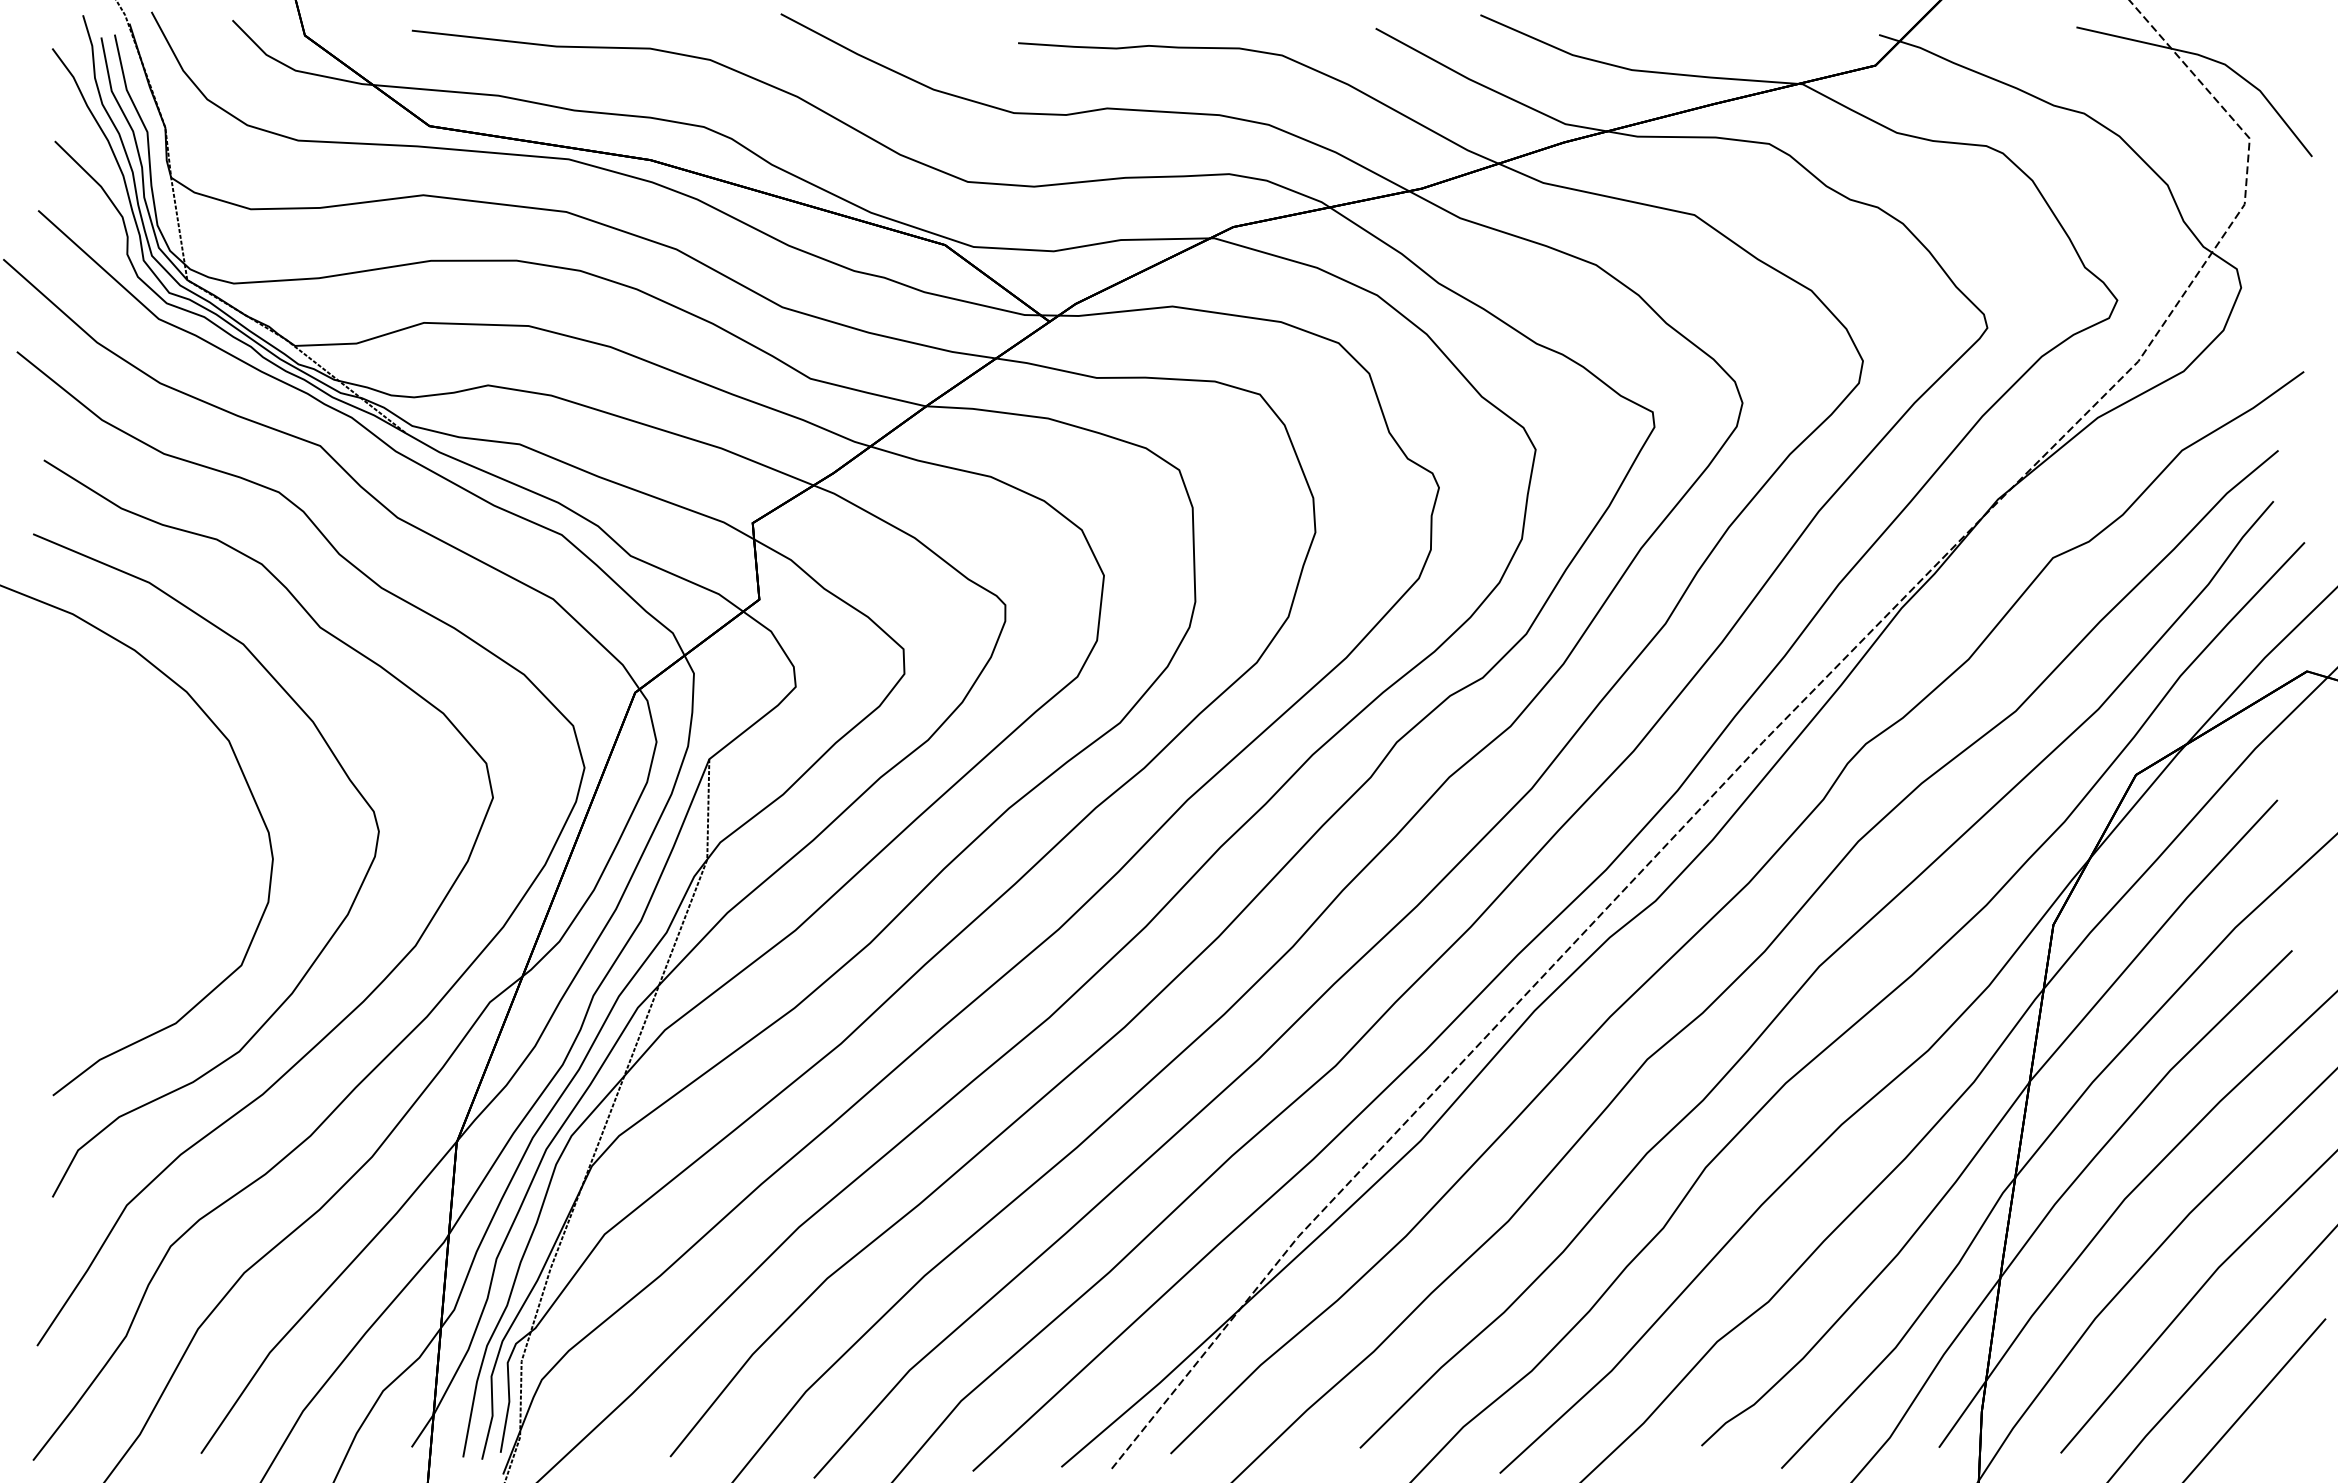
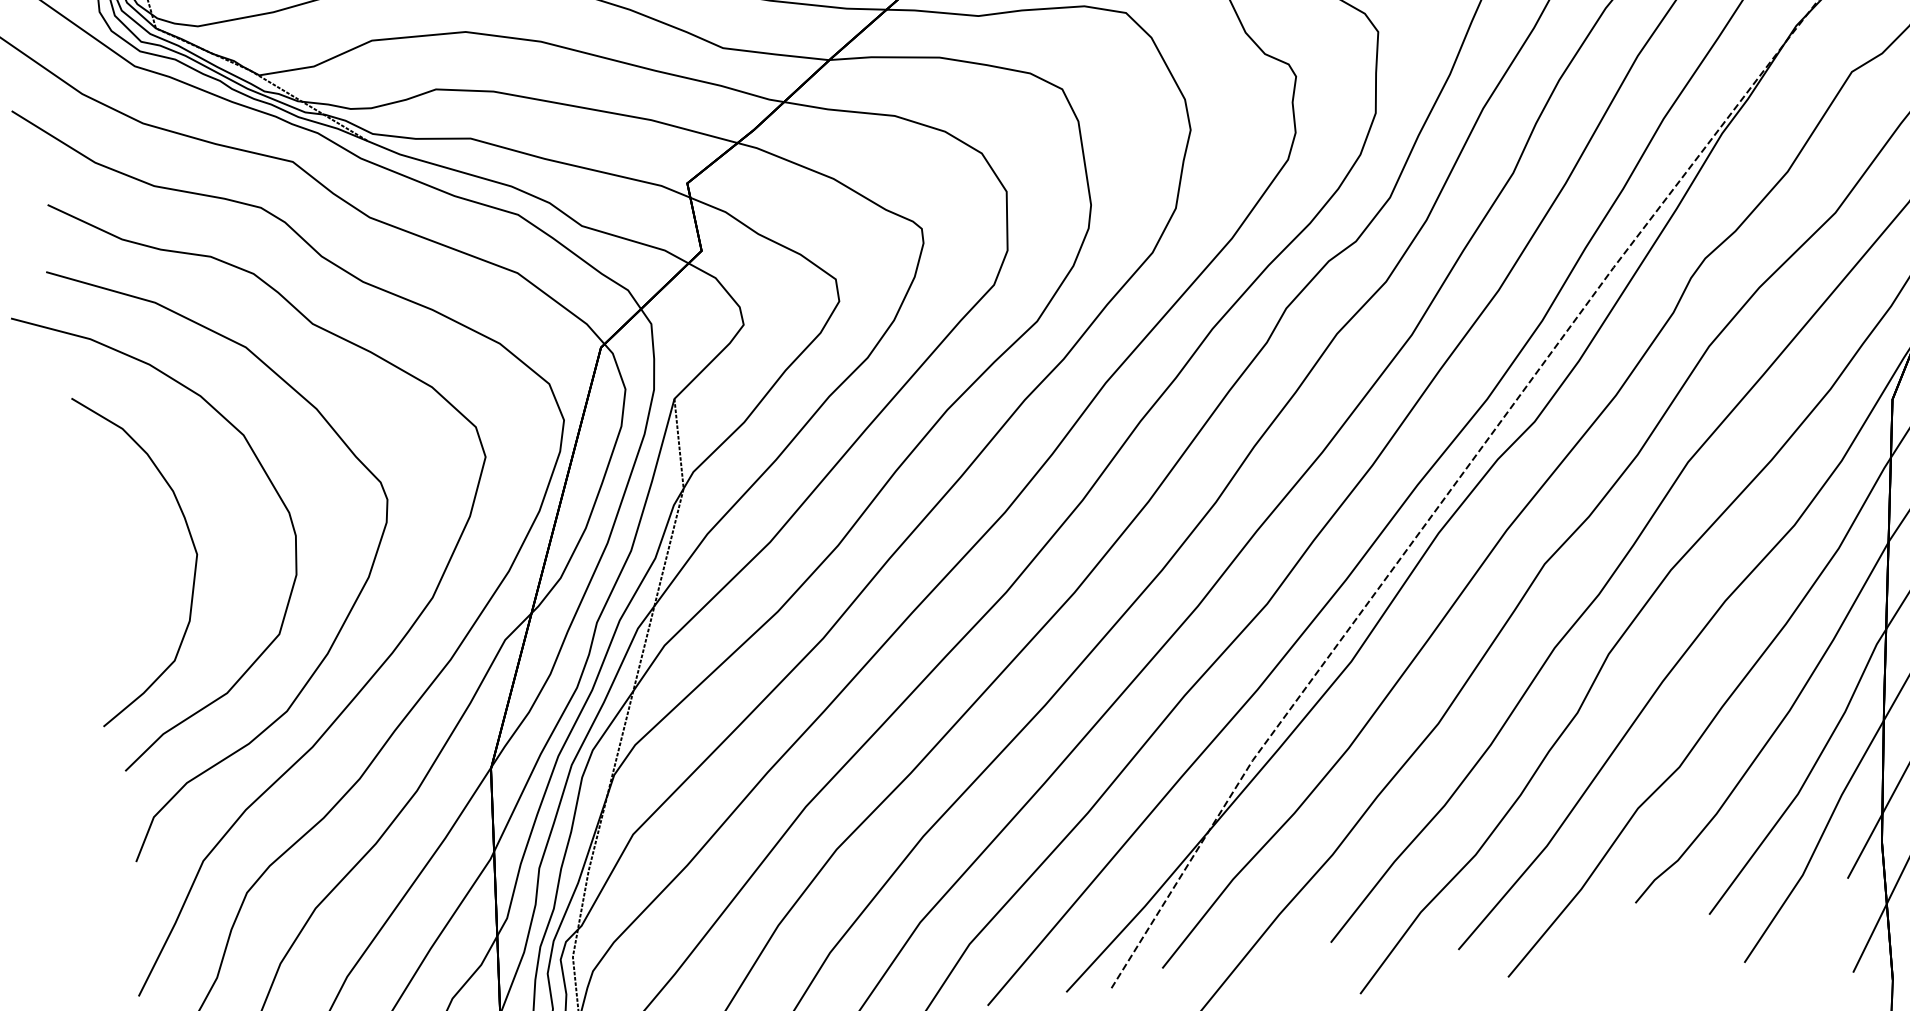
curve: (156, 848) -> (190, 539), added

